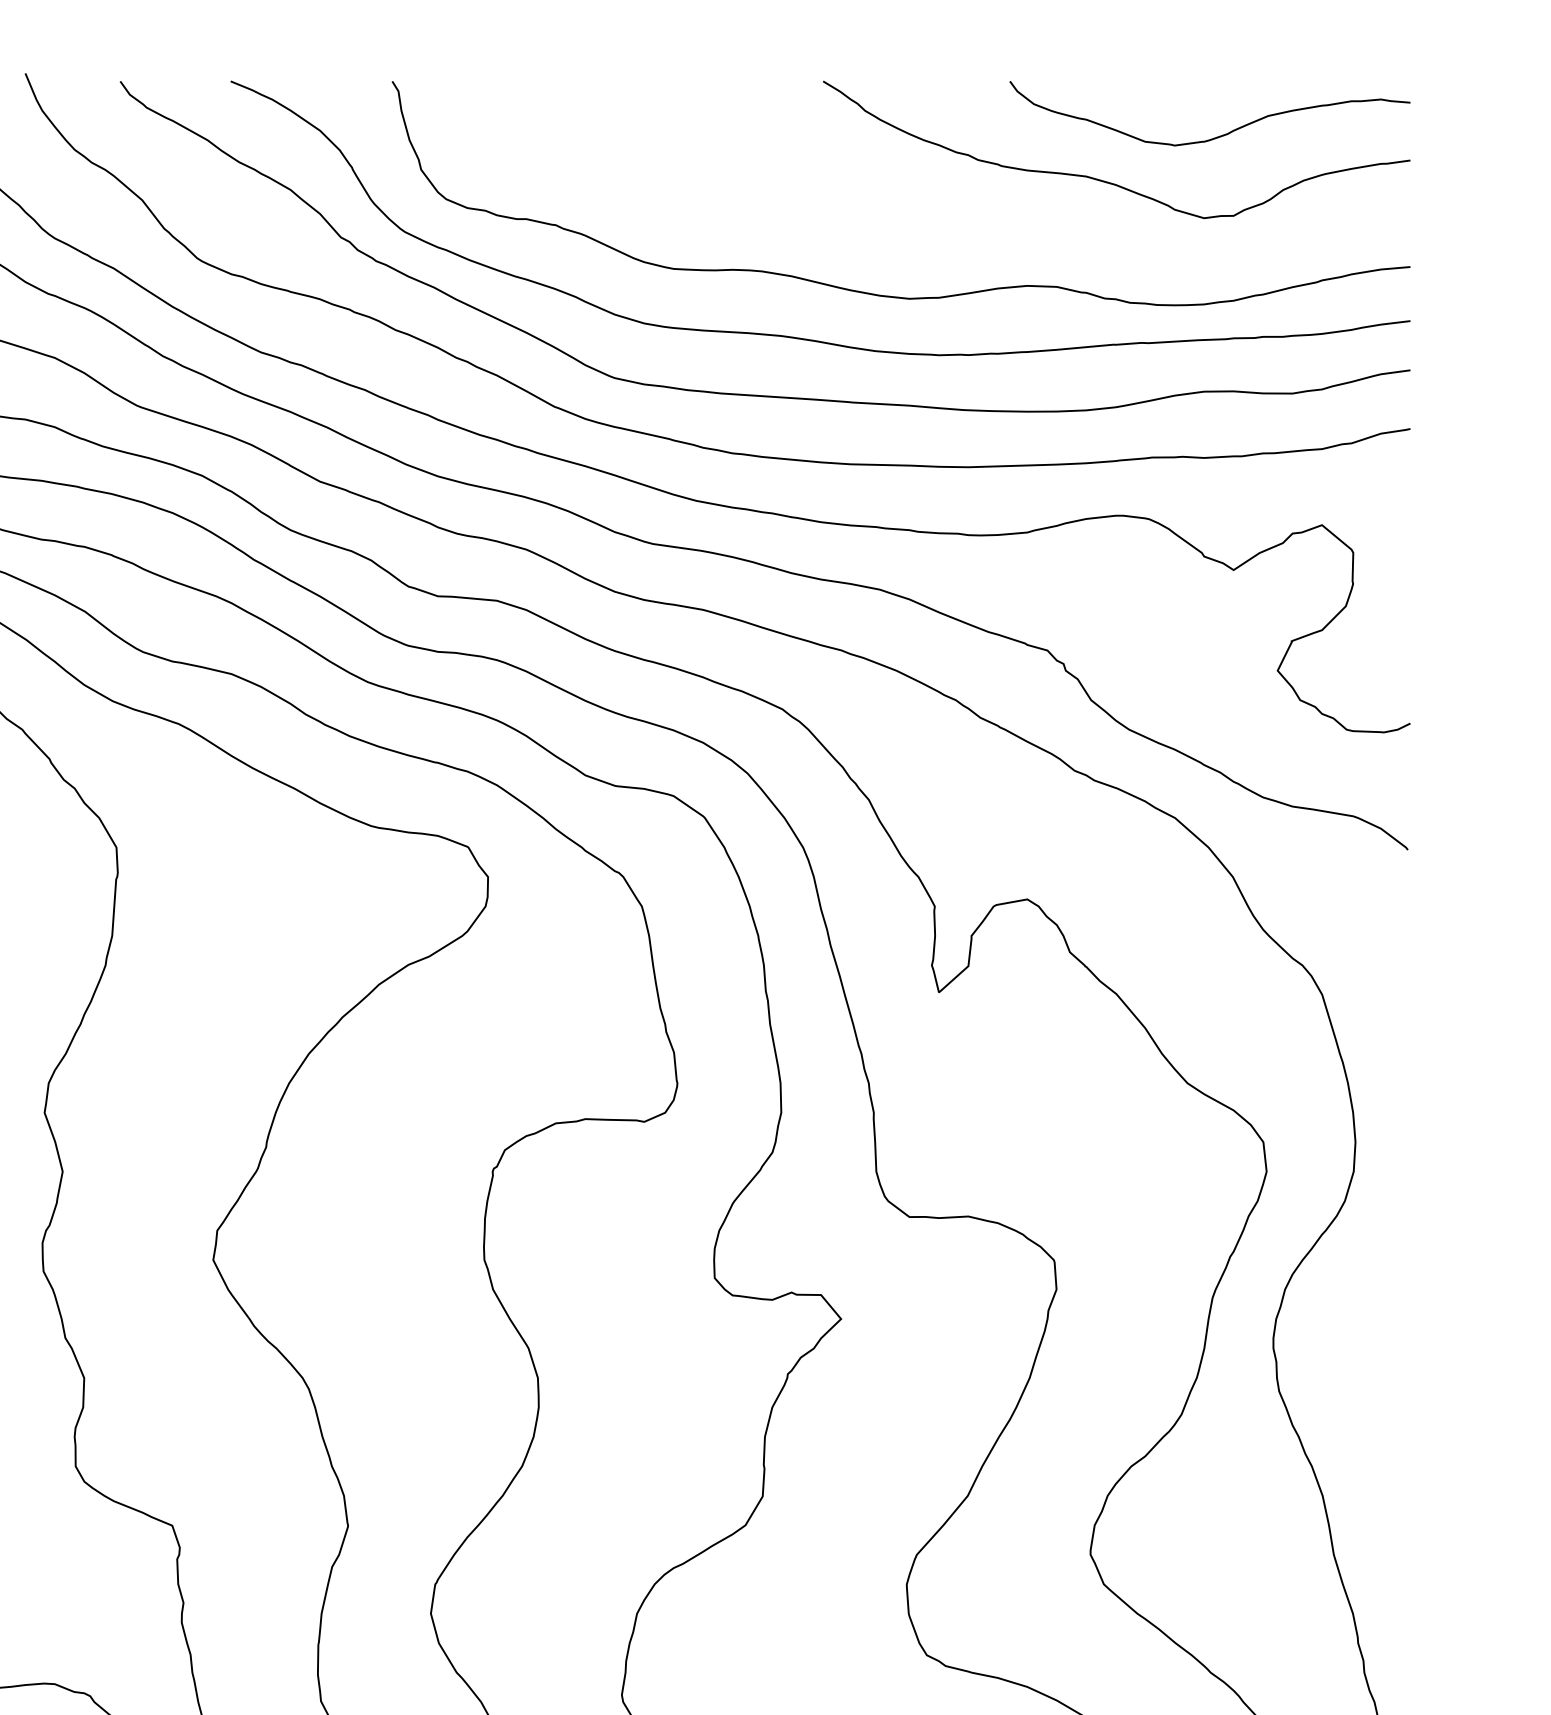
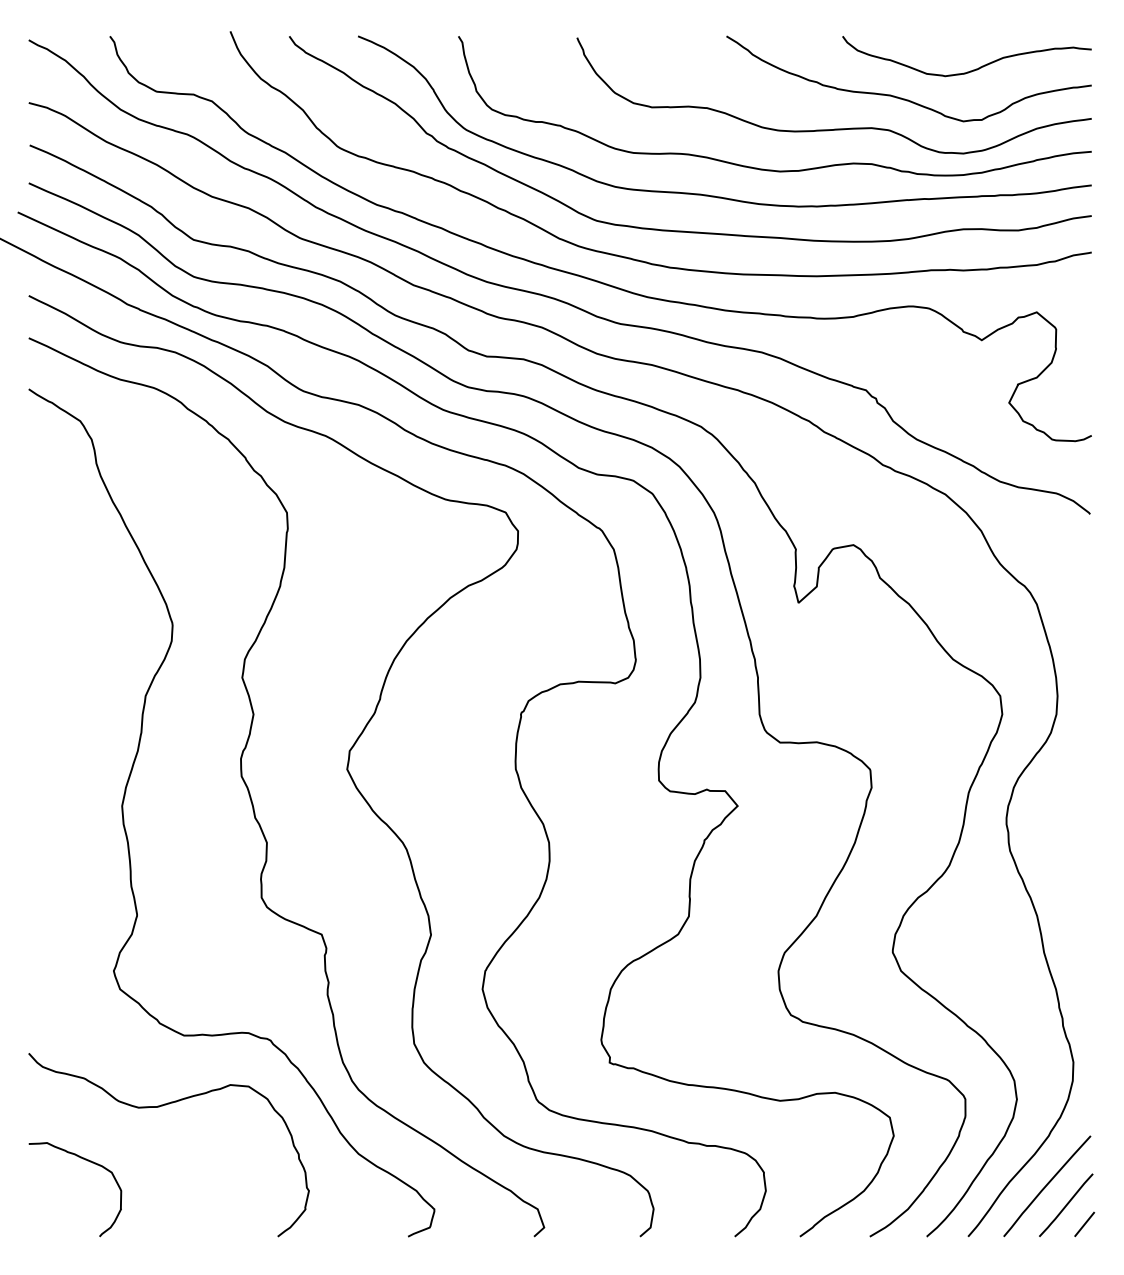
curve: (996, 229) -> (834, 128), added

